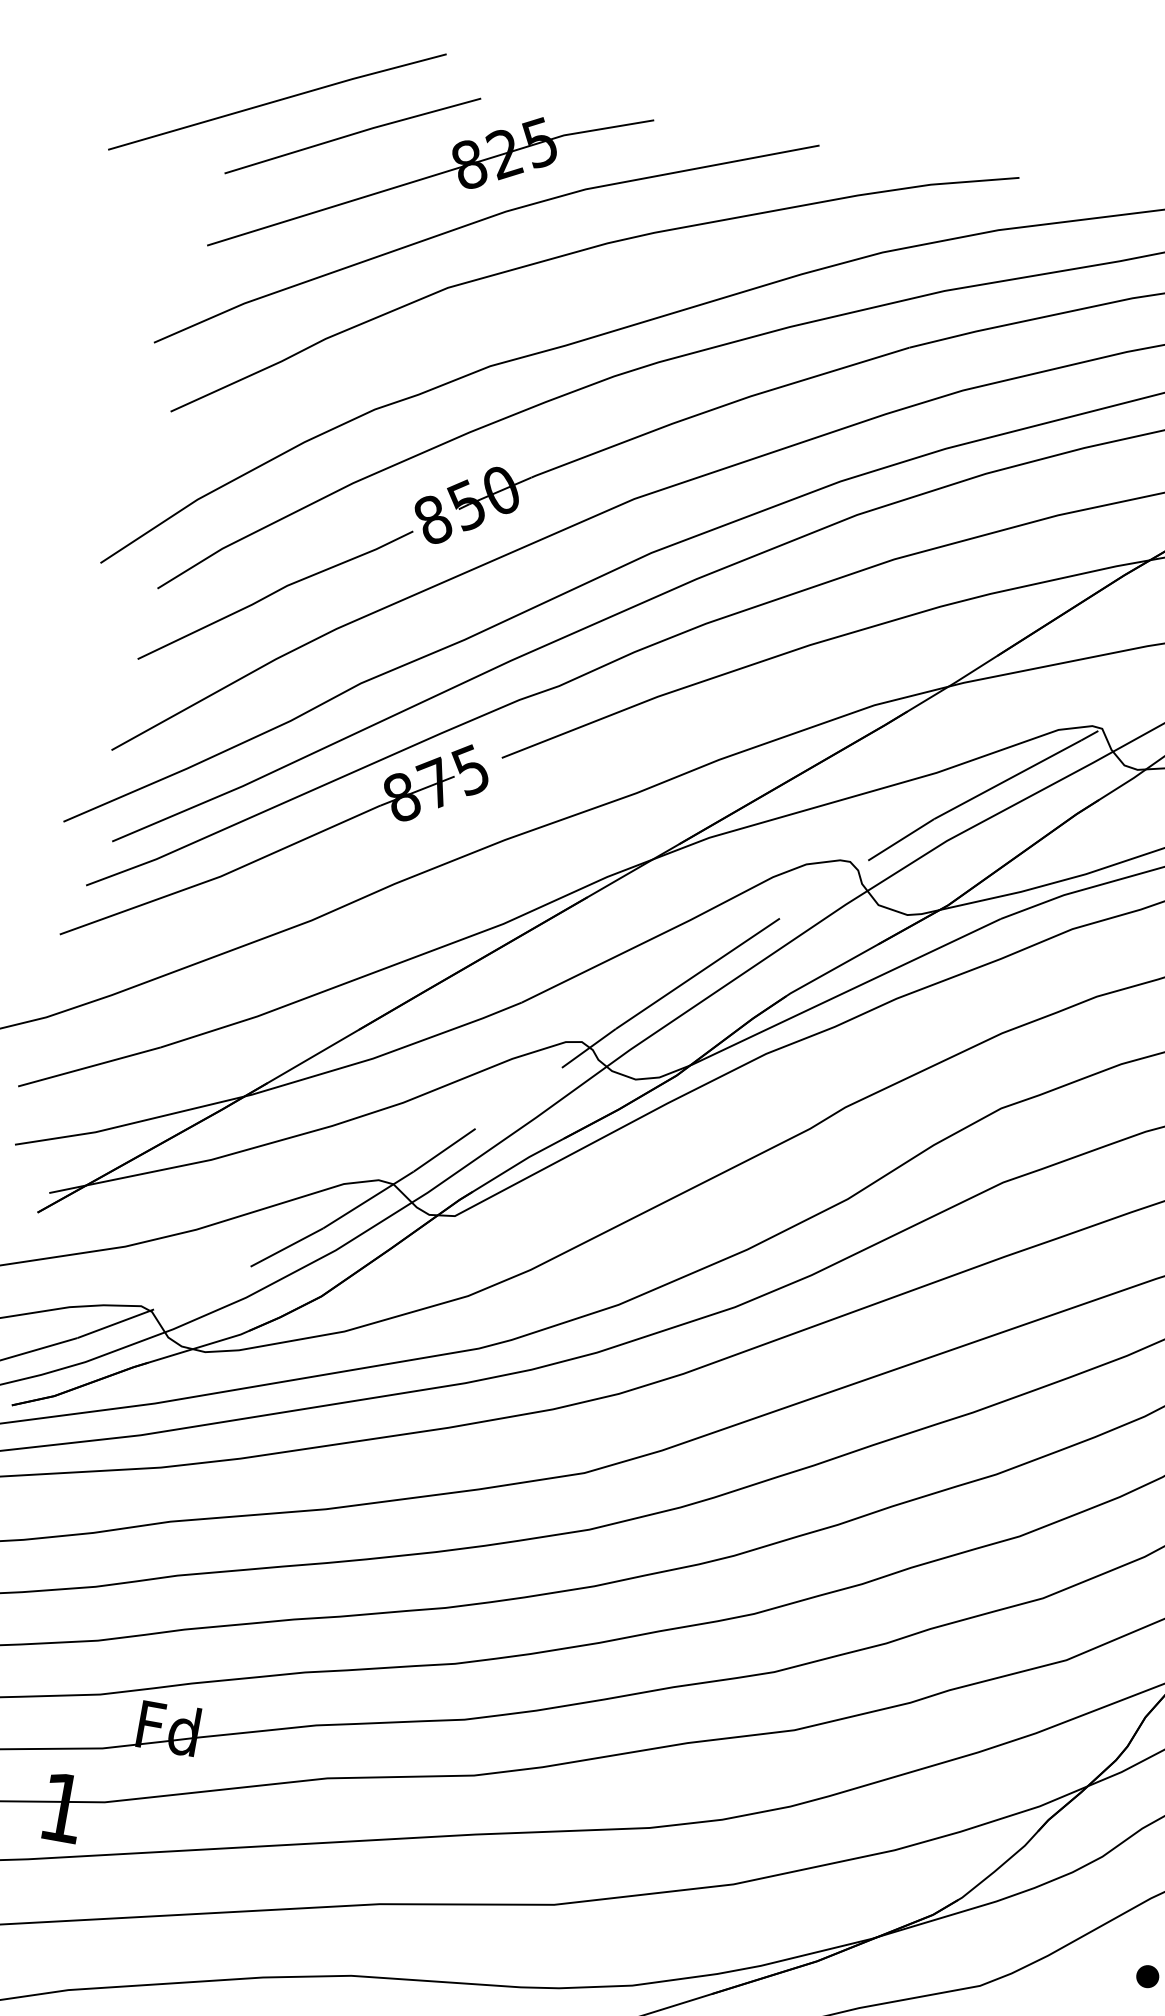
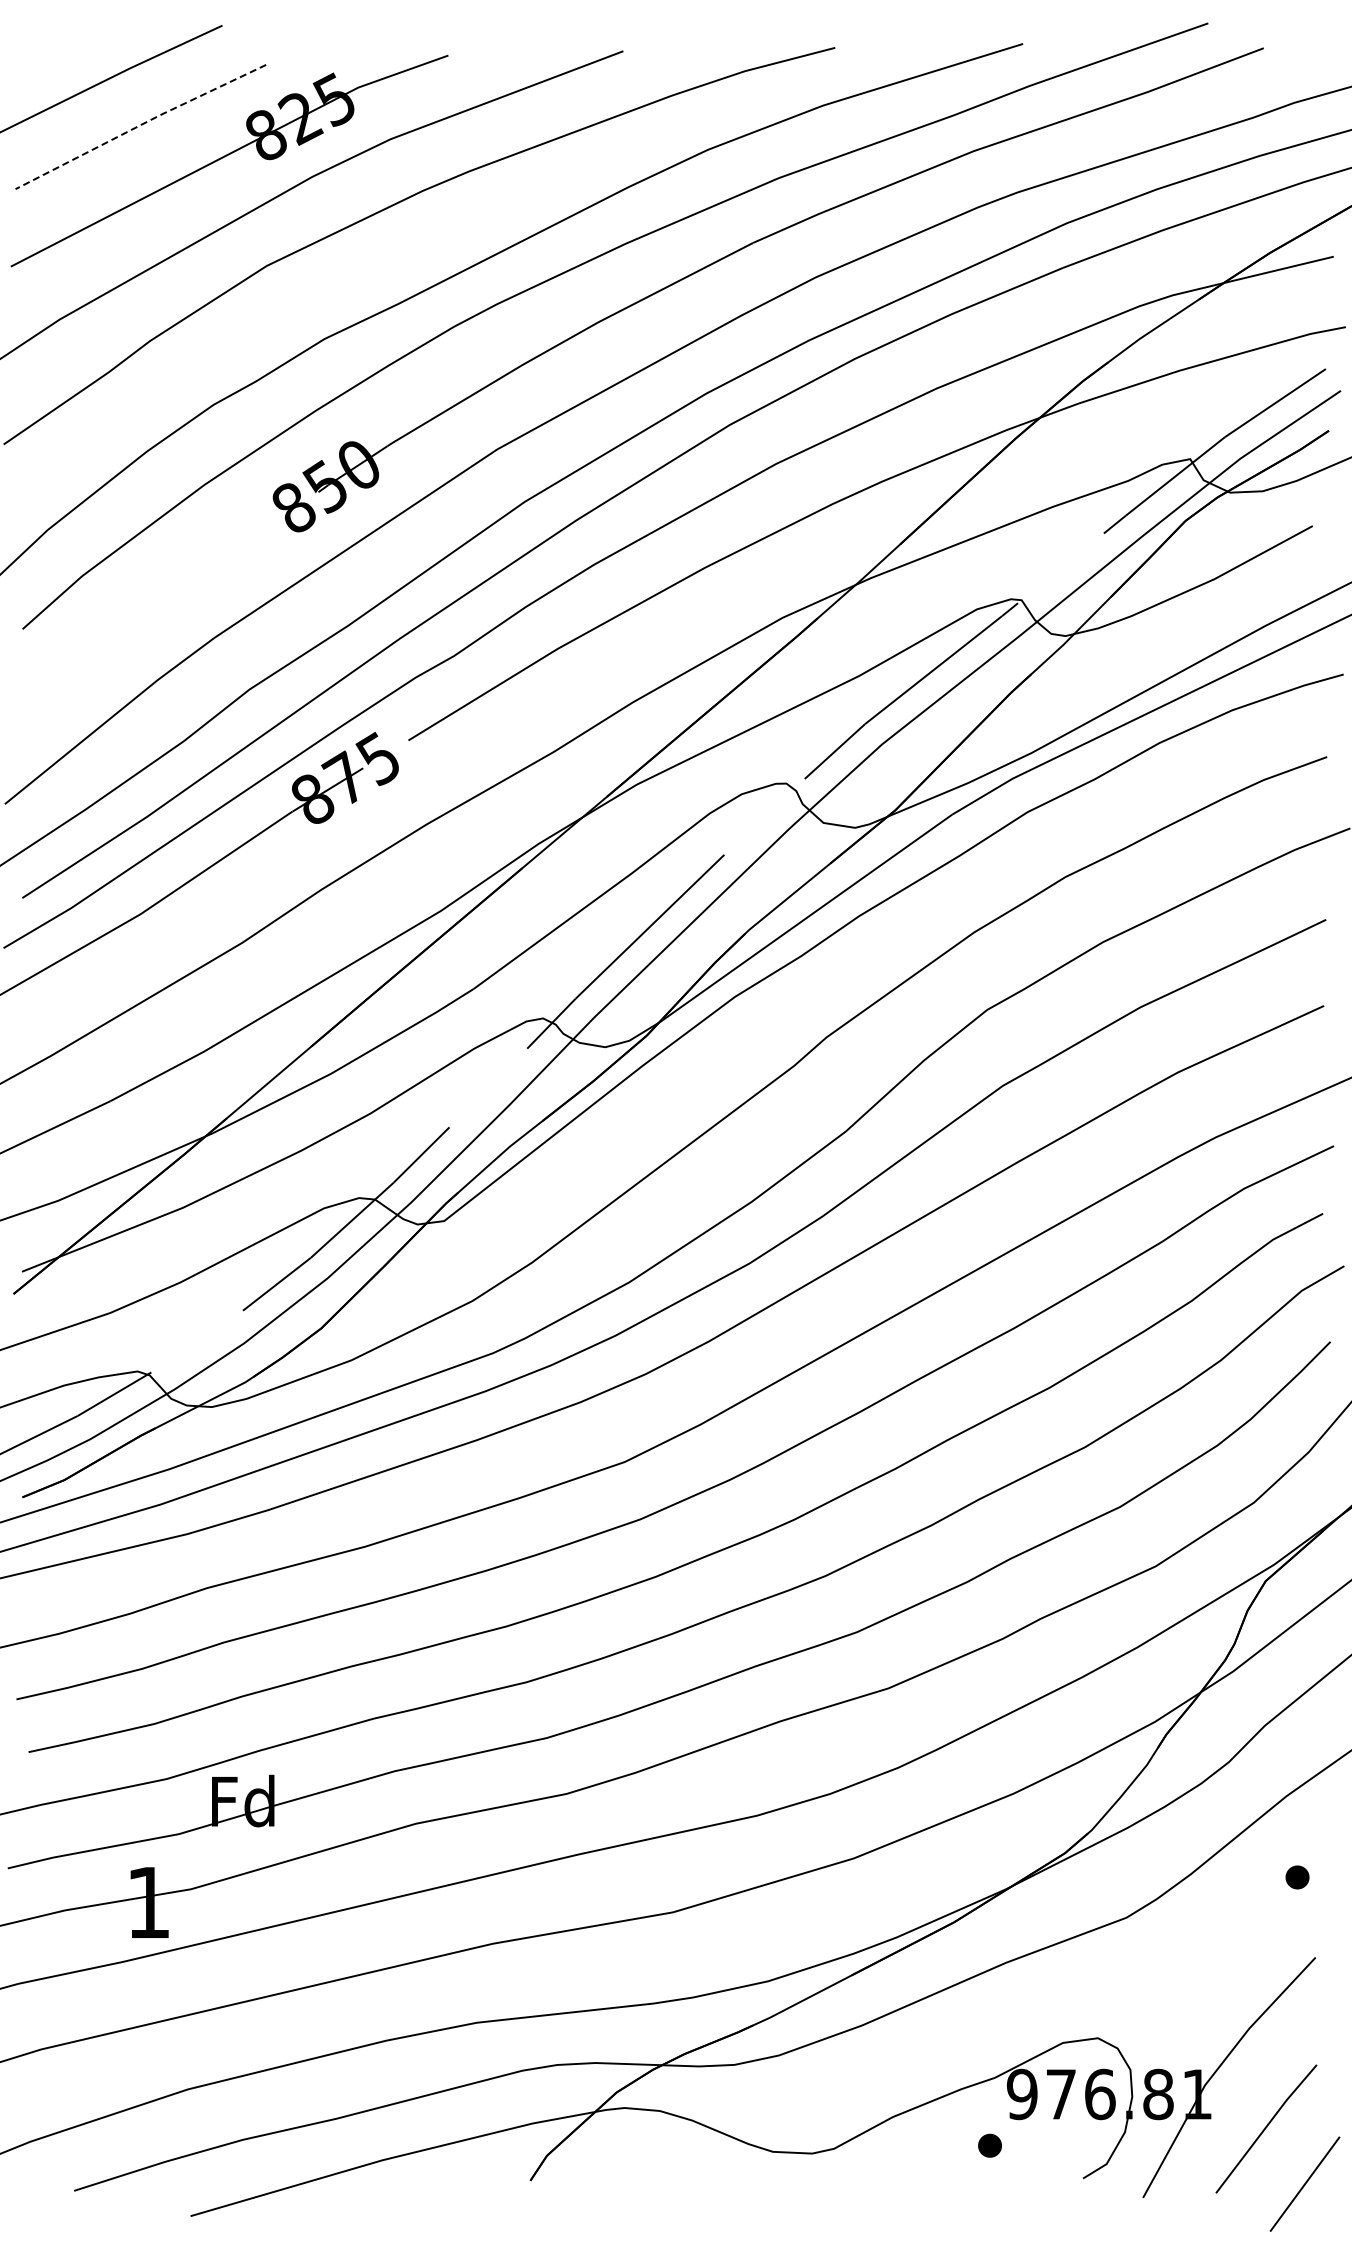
line: (352, 134) -> (140, 125), solid -> dashed
line: (274, 593) -> (144, 612), removed

